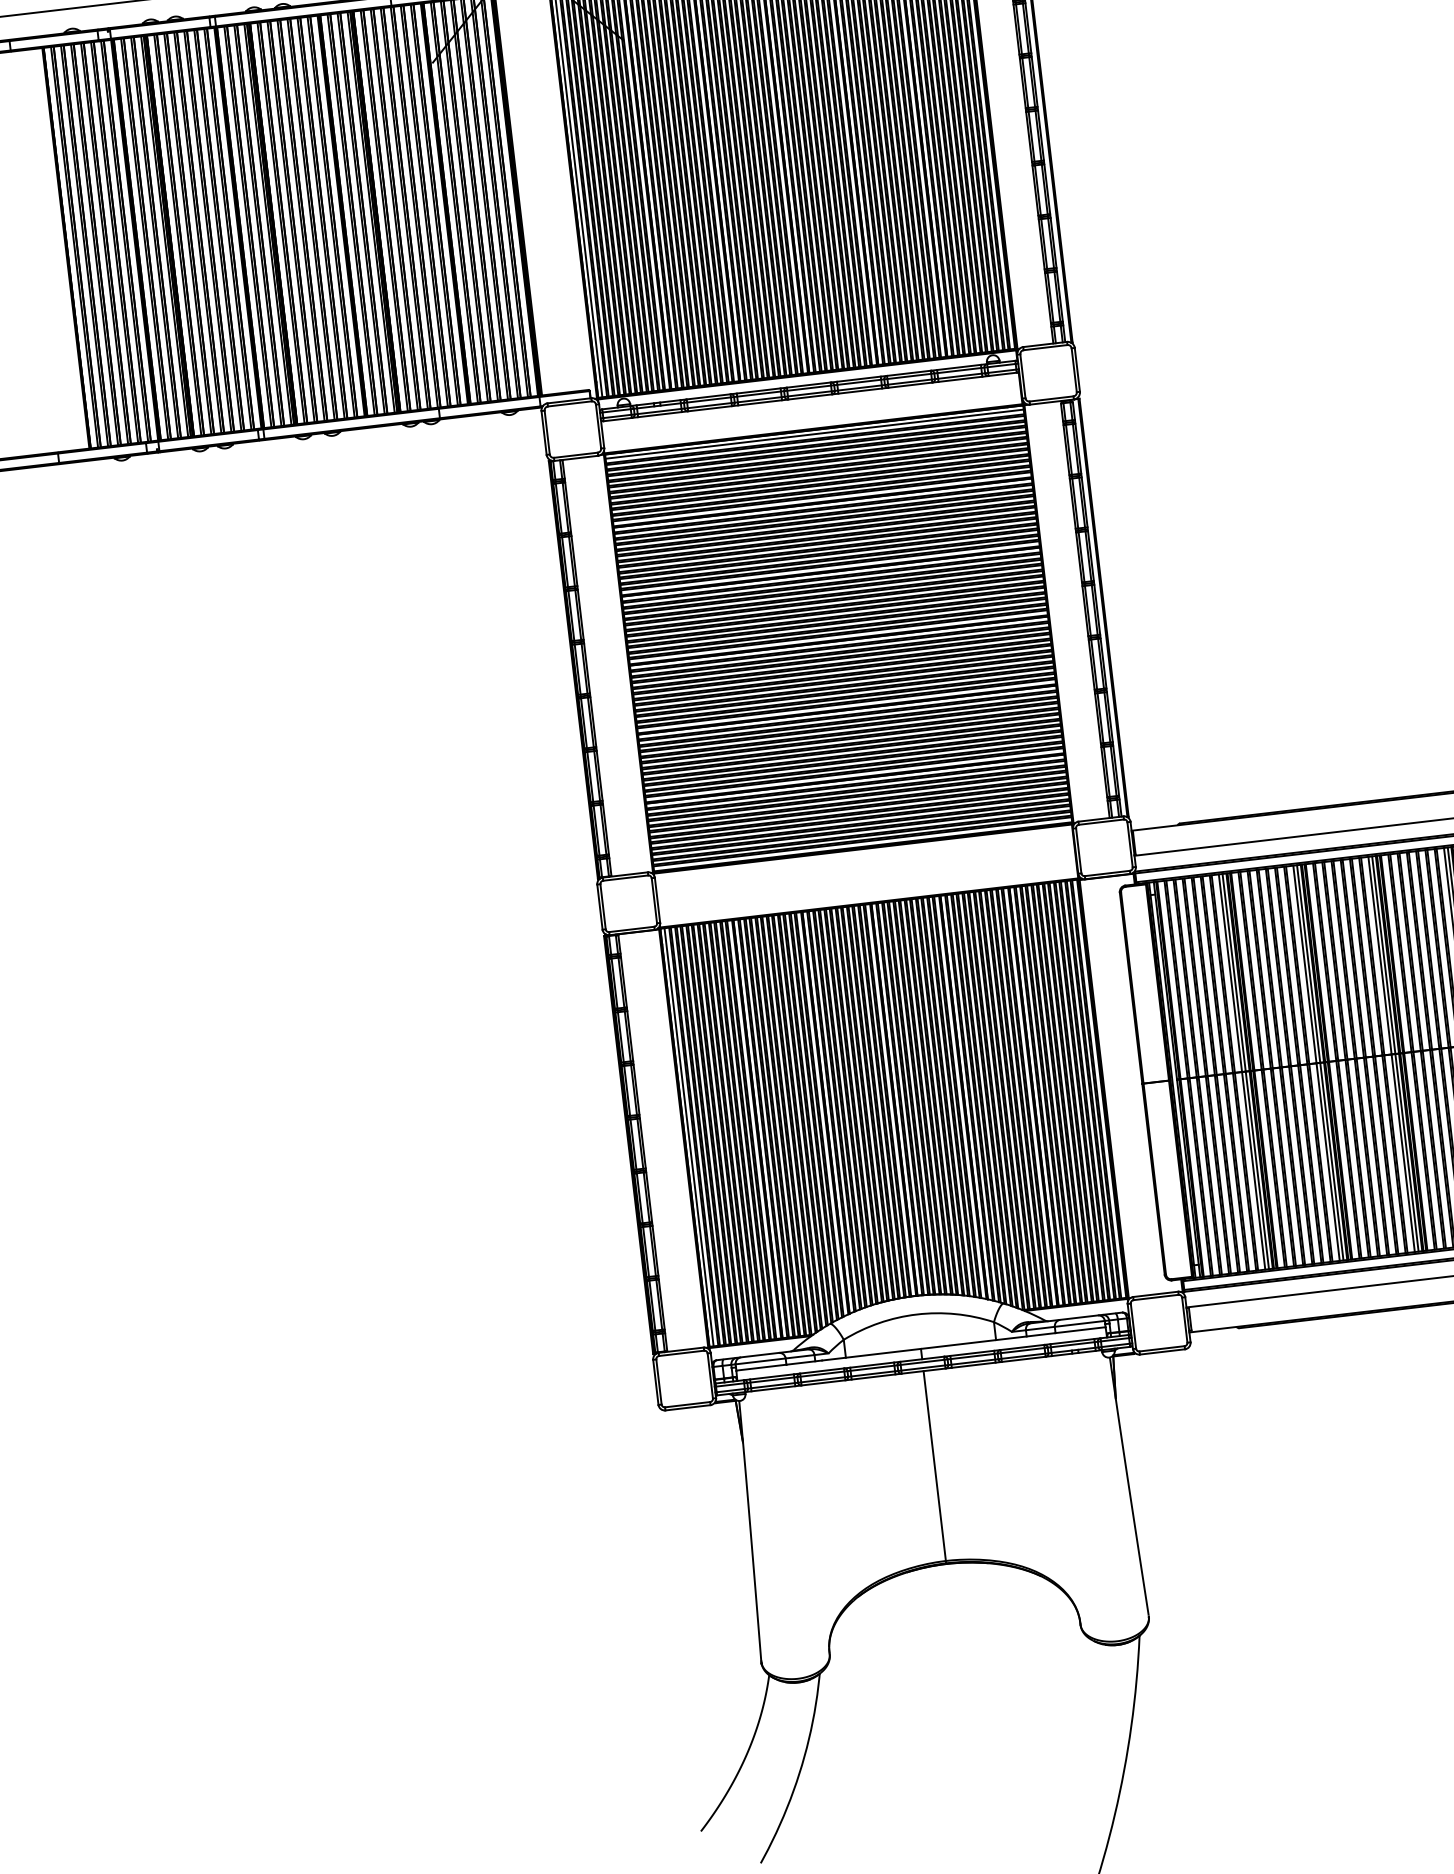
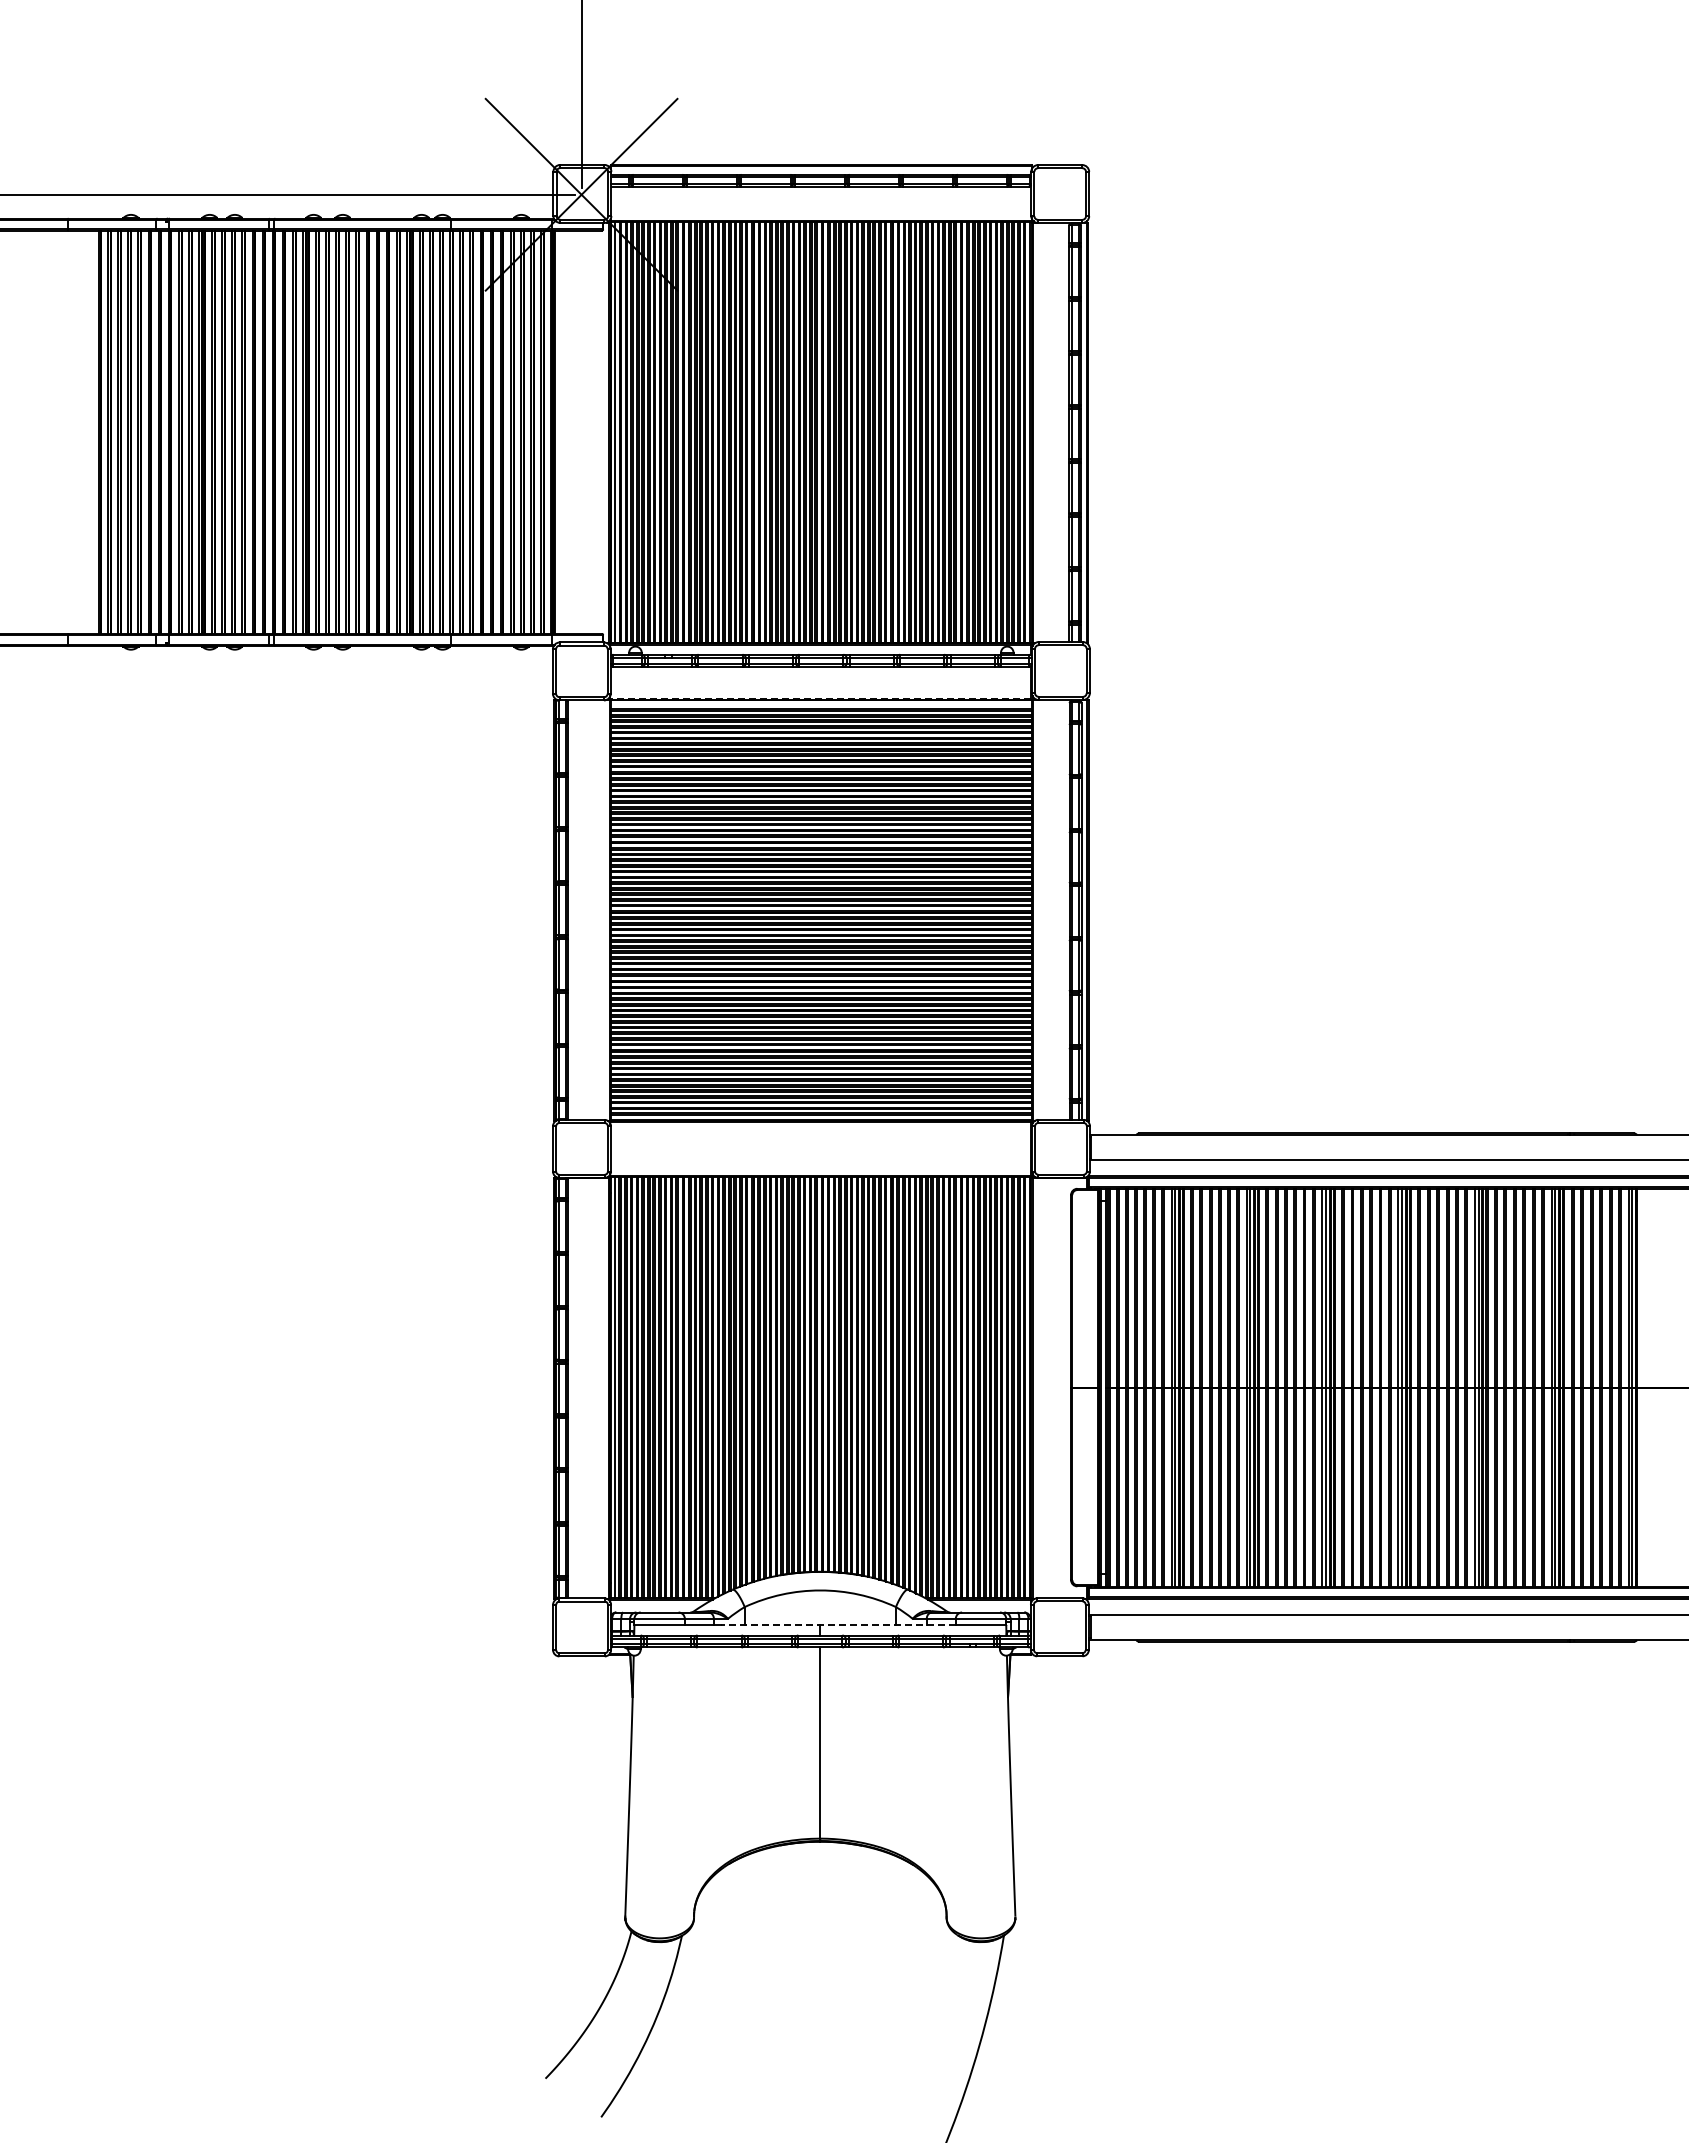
line: (813, 428) -> (820, 698), solid -> dashed
line: (813, 434) -> (820, 704), removed
line: (938, 1347) -> (837, 1625), solid -> dashed

